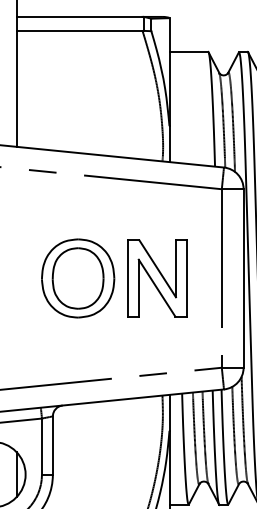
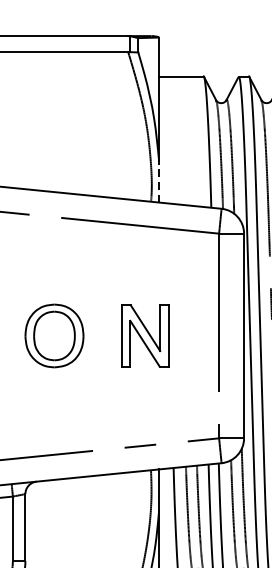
line: (169, 144) -> (159, 182), solid -> dashed
part: (78, 278) -> (54, 336), size x0.7
part: (157, 278) -> (145, 336), size x0.7

